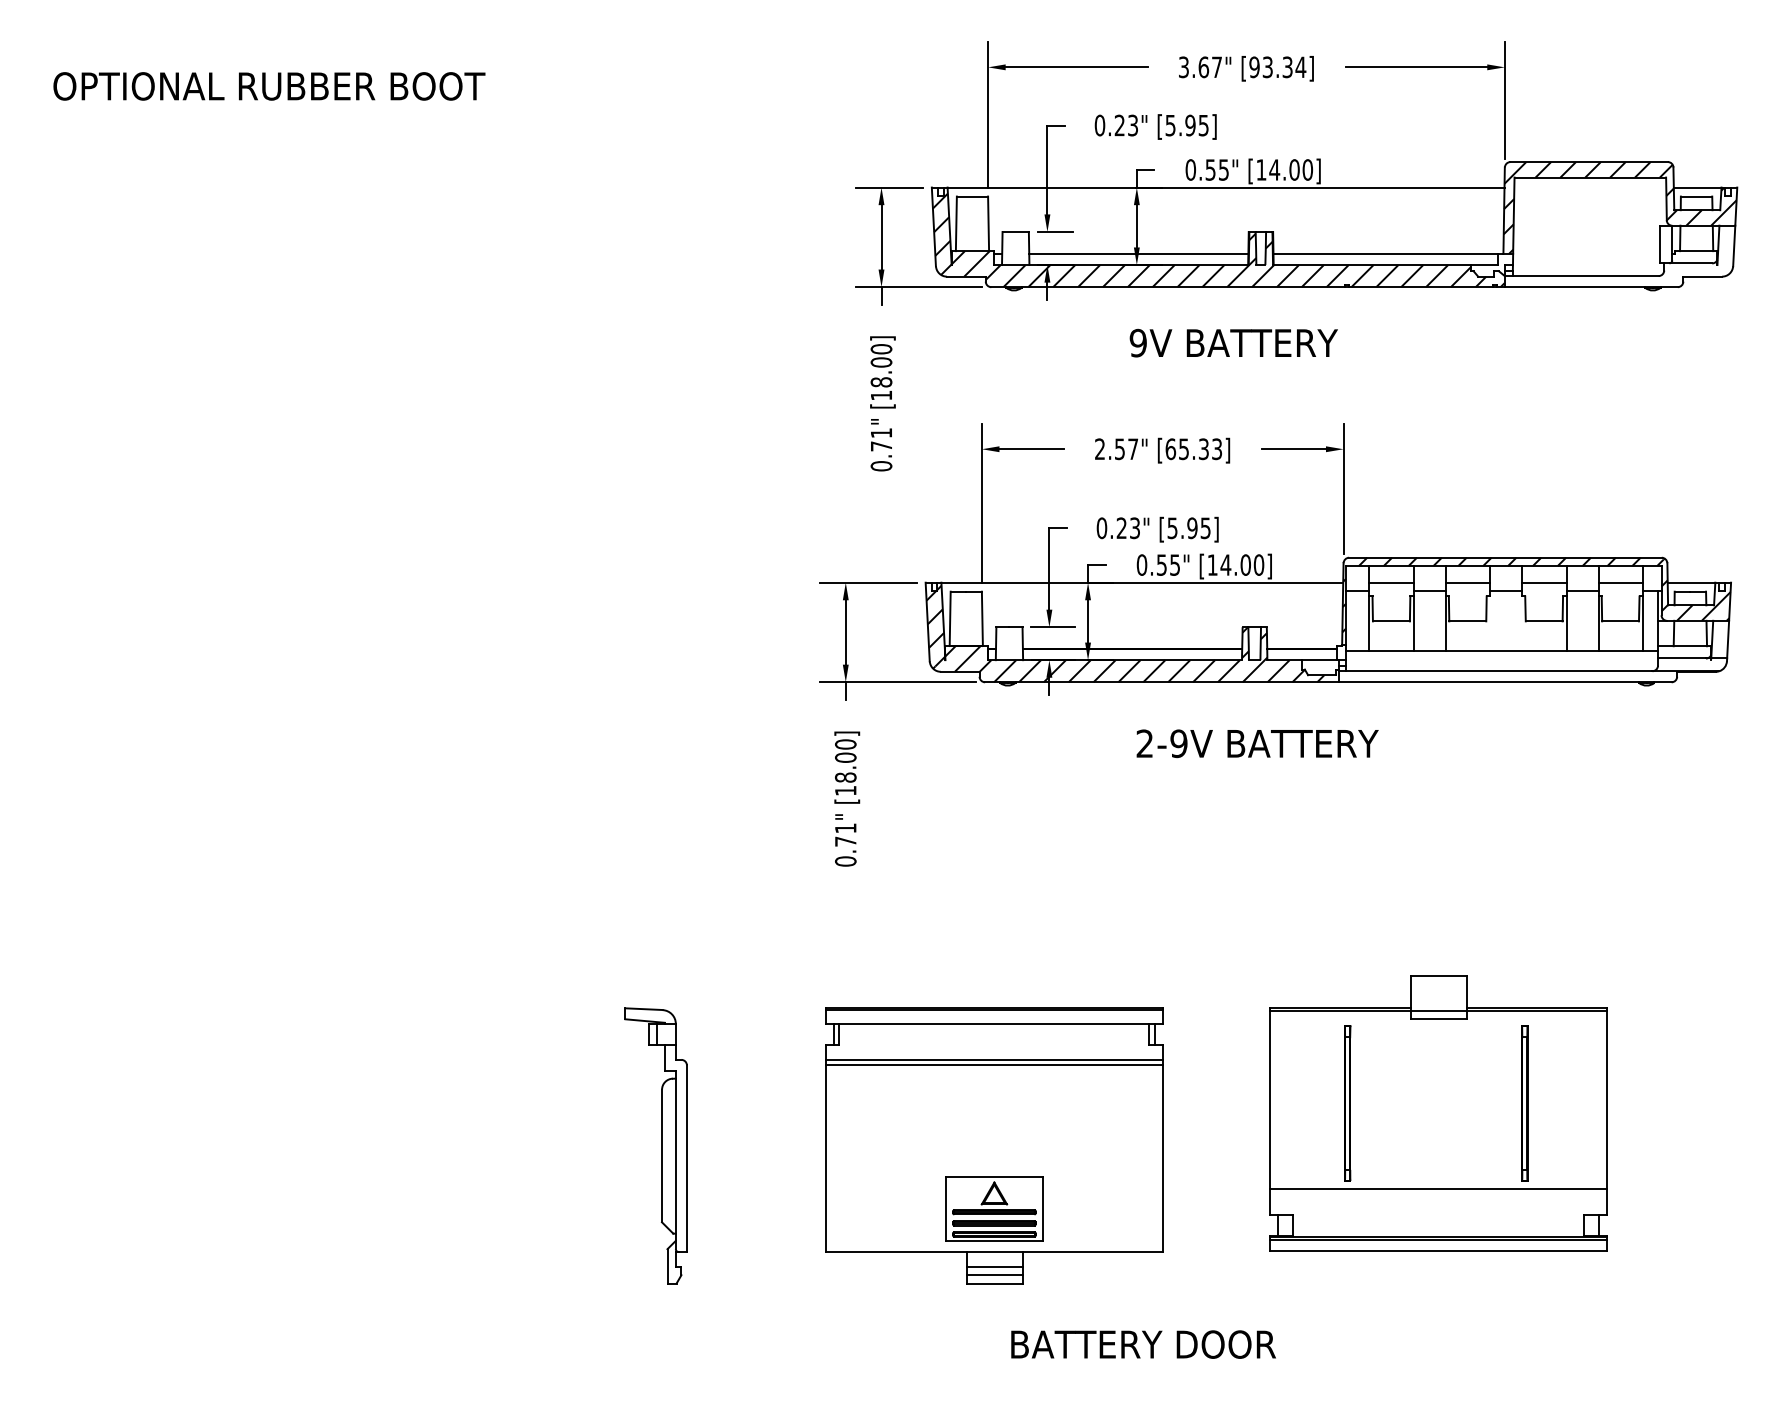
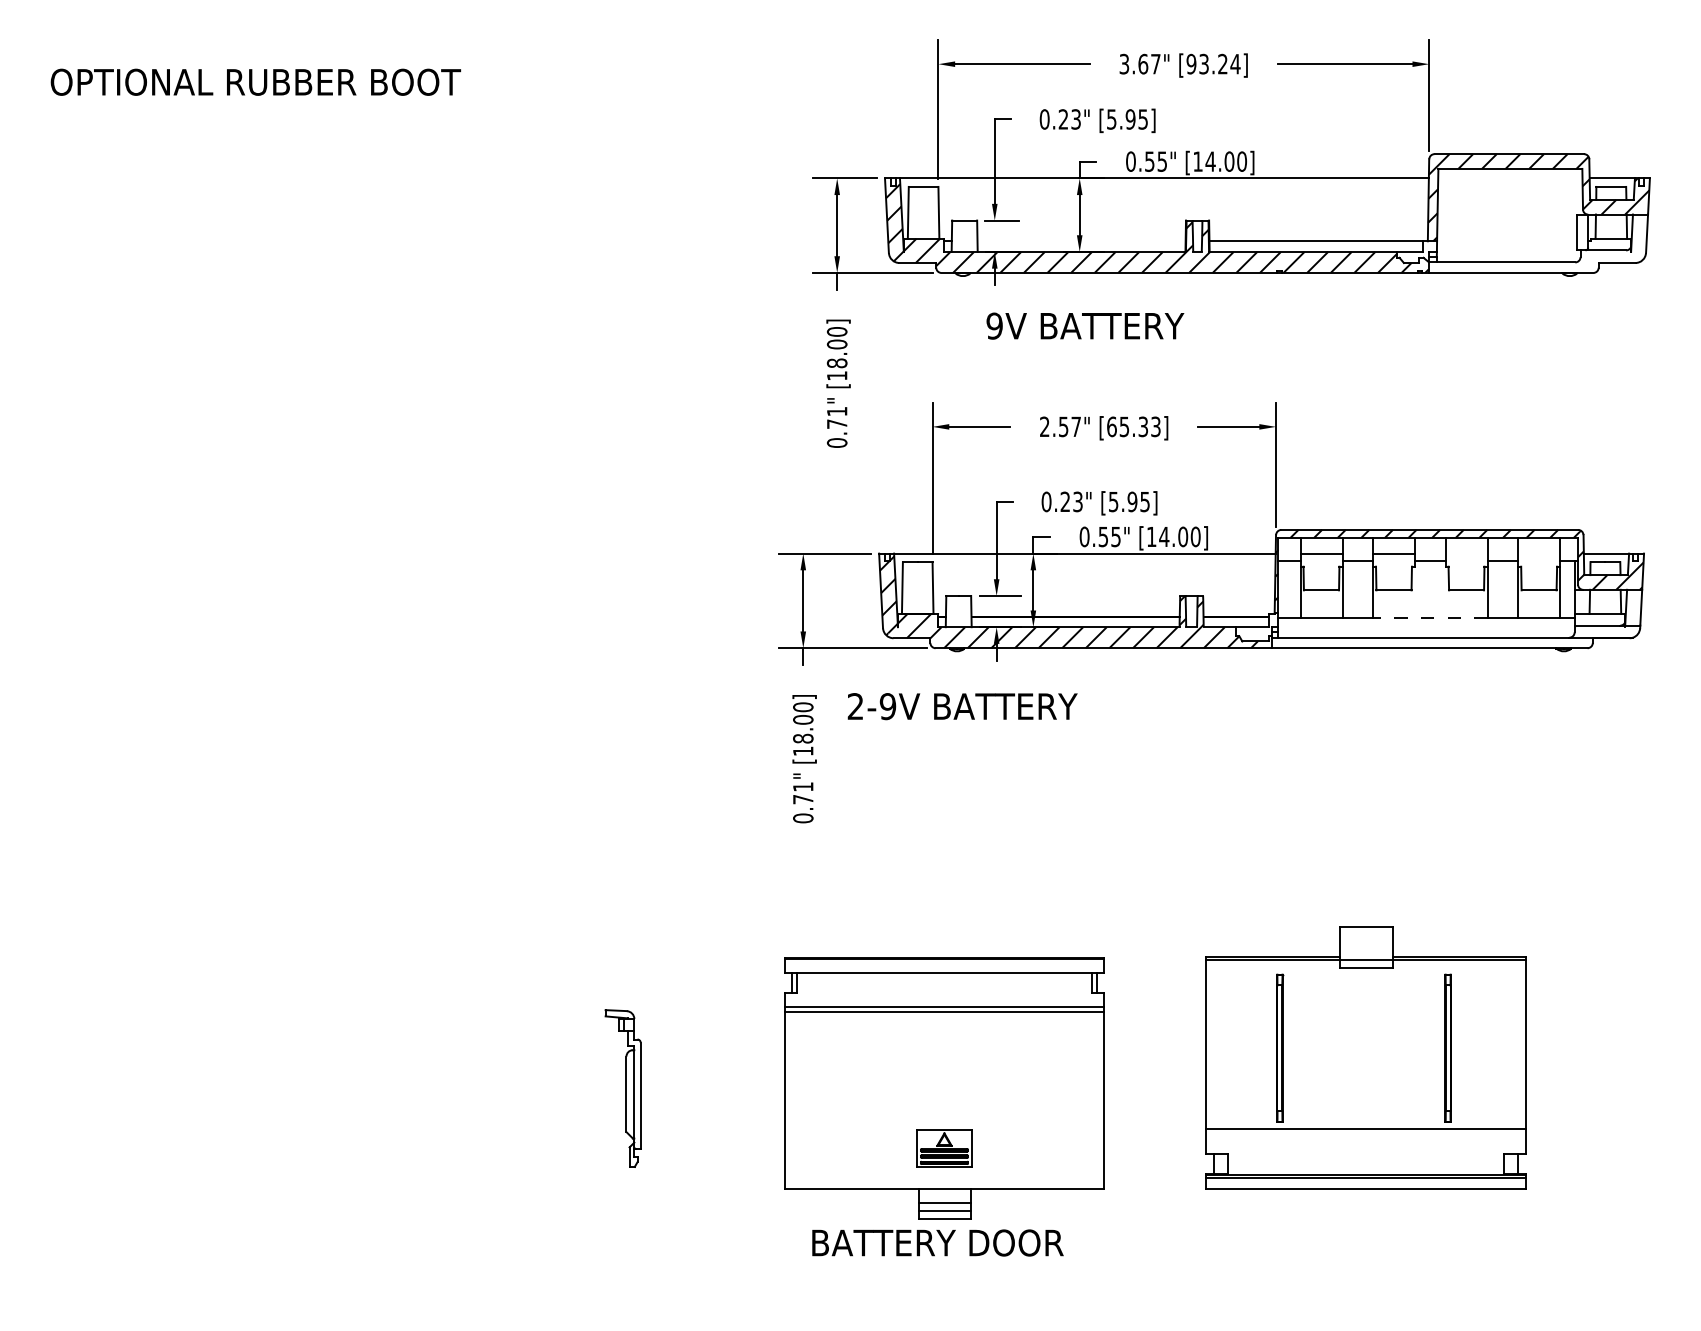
text: (1287, 67) -> (1222, 64), [93.34] -> [93.24]
line: (1138, 253) -> (1081, 240), removed
text: (1233, 342) -> (1085, 325), moved
line: (1544, 582) -> (1466, 553), removed
line: (1620, 582) -> (1539, 553), removed
line: (1505, 650) -> (1429, 618), solid -> dashed
text: (1257, 743) -> (962, 706), moved
part: (655, 1145) -> (622, 1088), size x0.6
part: (994, 1208) -> (944, 1147), size x0.6
text: (1143, 1344) -> (937, 1242), moved

